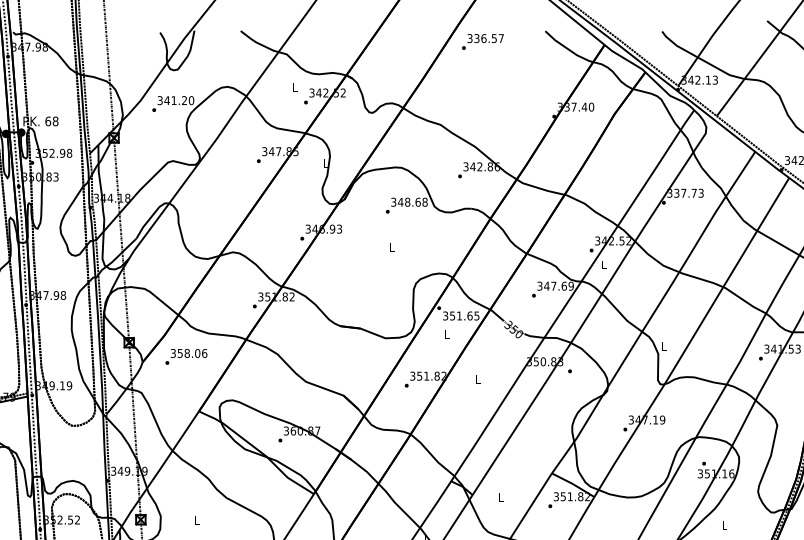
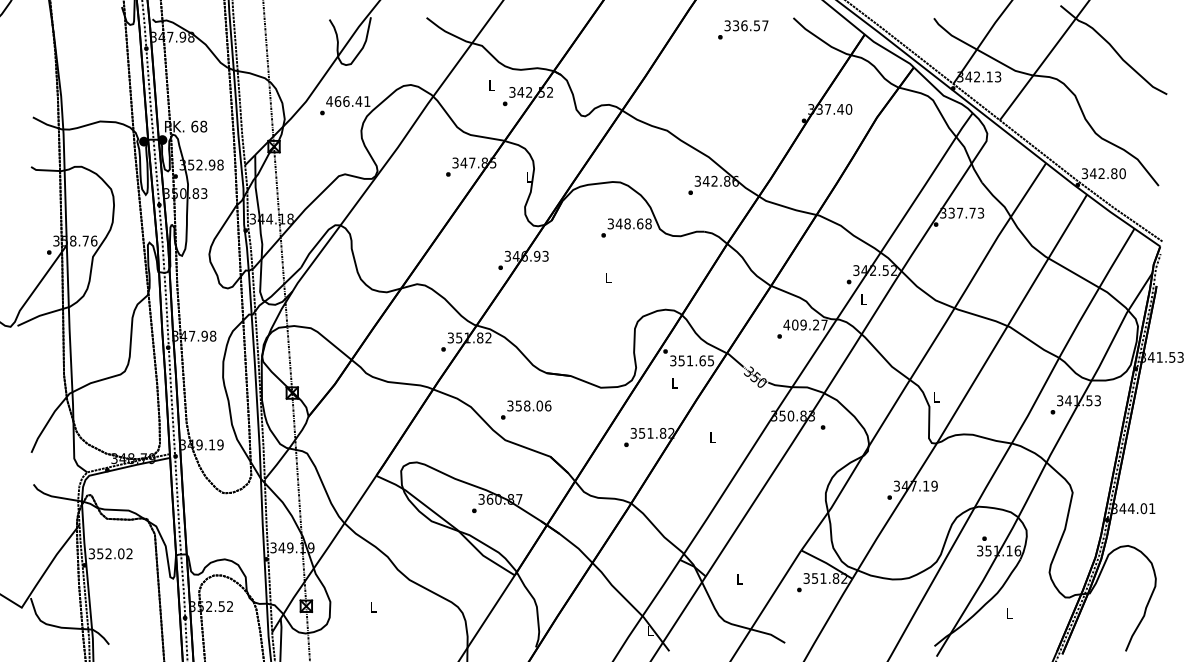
text: (483, 41) -> (743, 29), moved
text: (175, 100) -> (348, 101), 341.20 -> 466.41
text: (555, 285) -> (805, 324), 347.69 -> 409.27
text: (186, 356) -> (526, 409), moved

